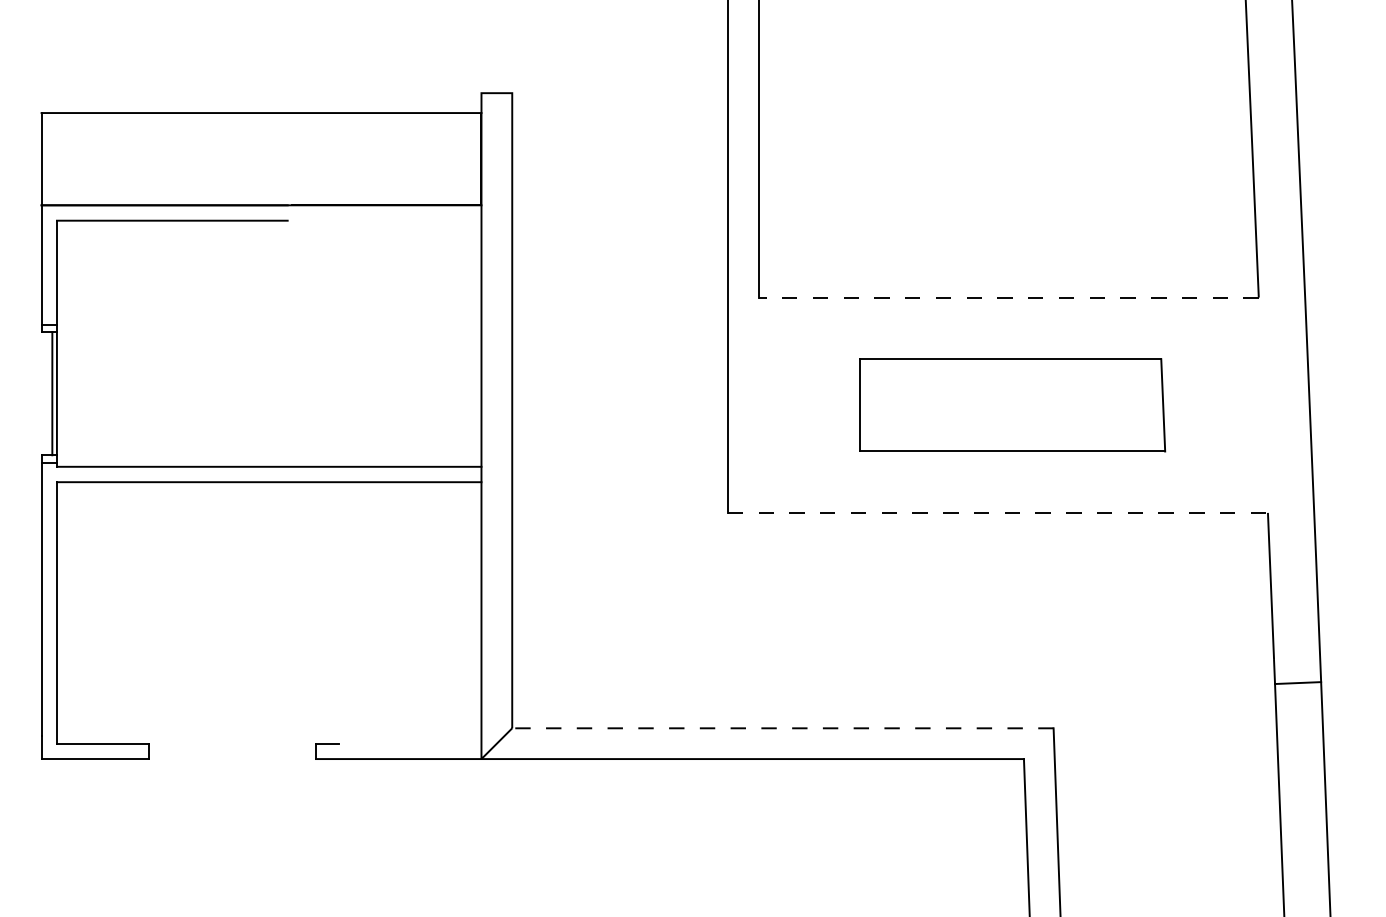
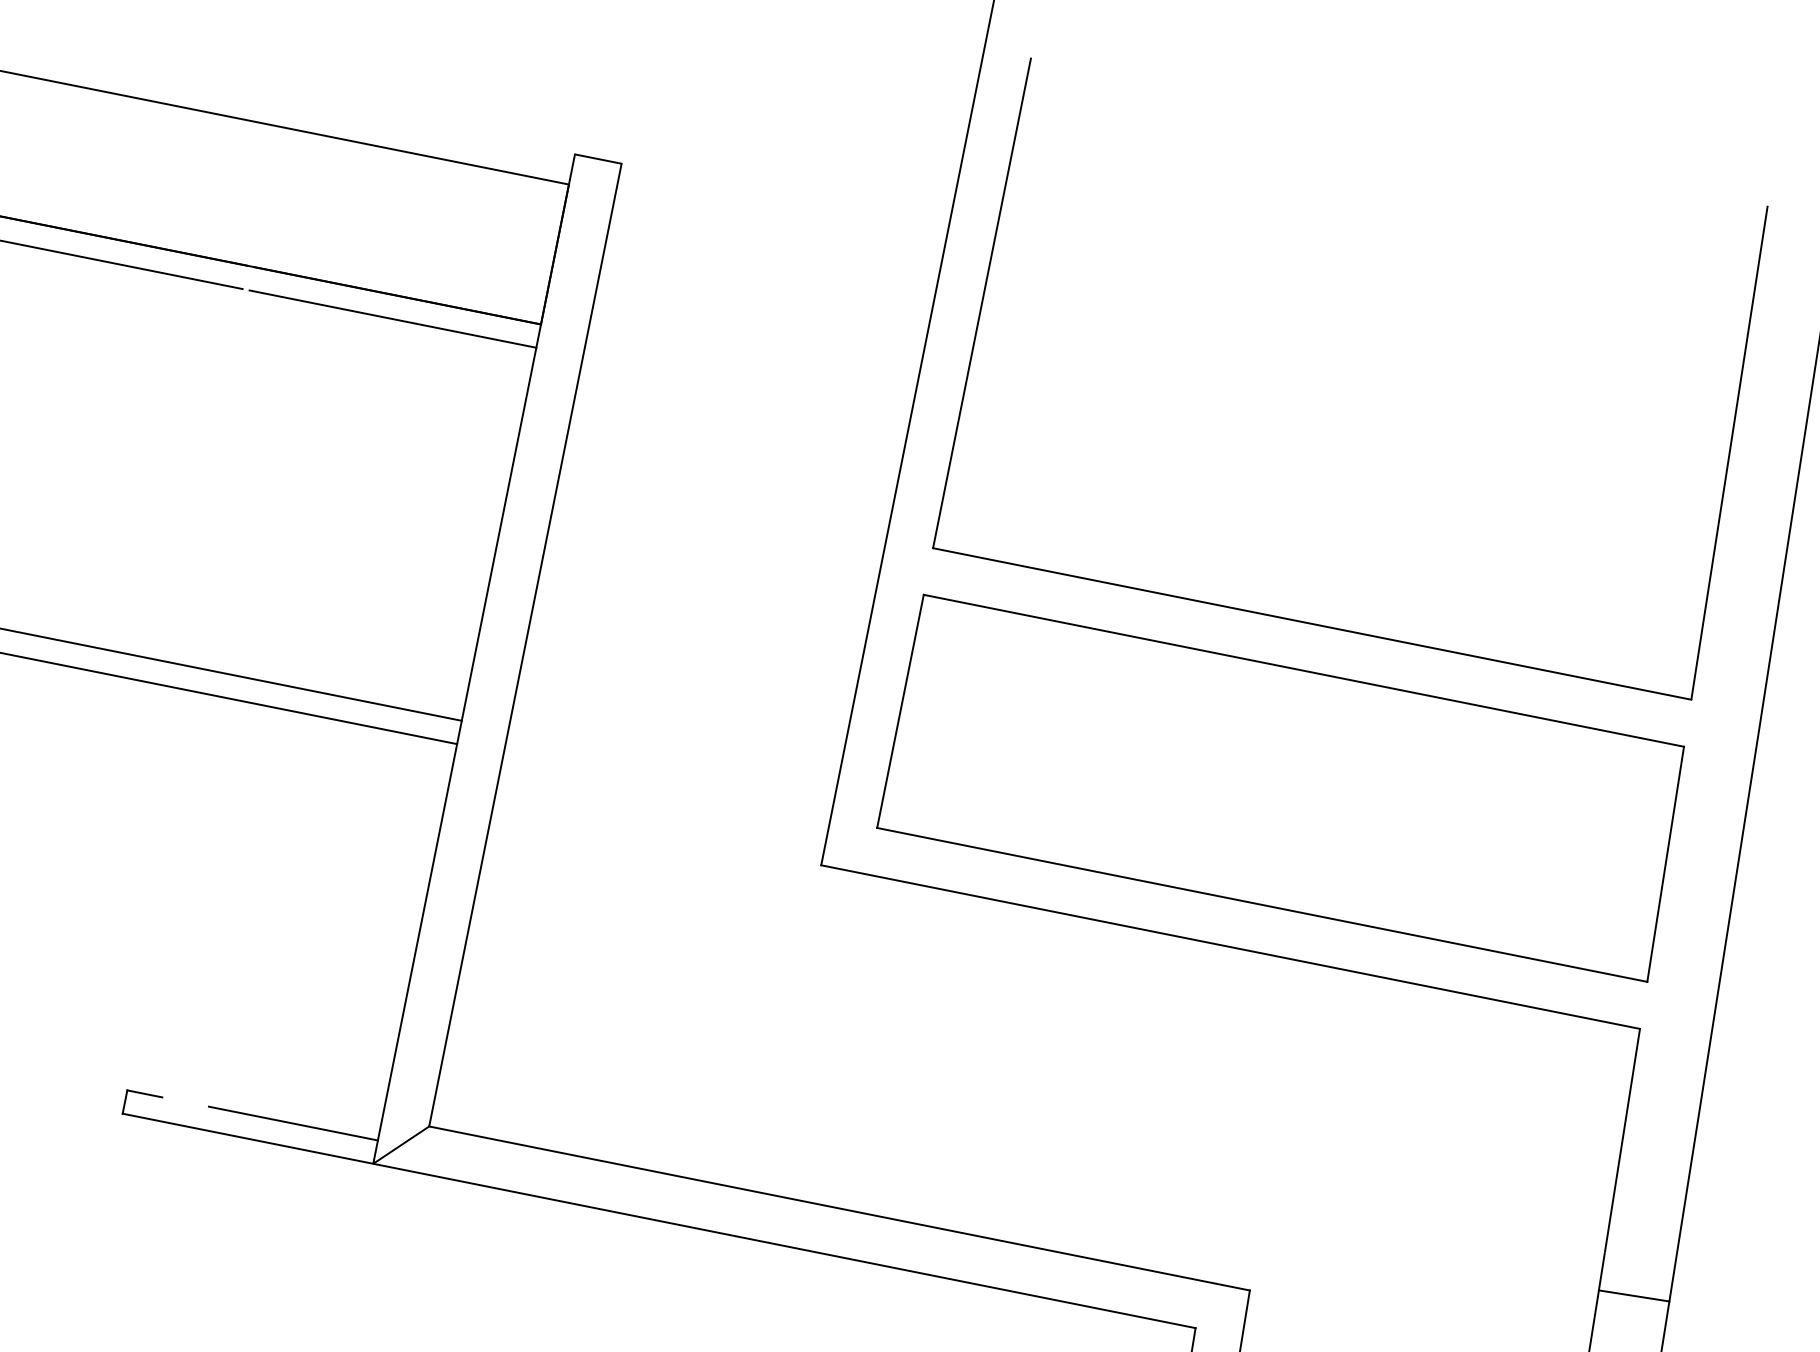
line: (386, 220) -> (392, 318), added
line: (1008, 297) -> (1311, 623), dashed -> solid
part: (1012, 405) -> (1285, 788), size x1.67
line: (998, 512) -> (1231, 946), dashed -> solid
line: (782, 728) -> (838, 1208), dashed -> solid
line: (425, 743) -> (293, 1123), added

